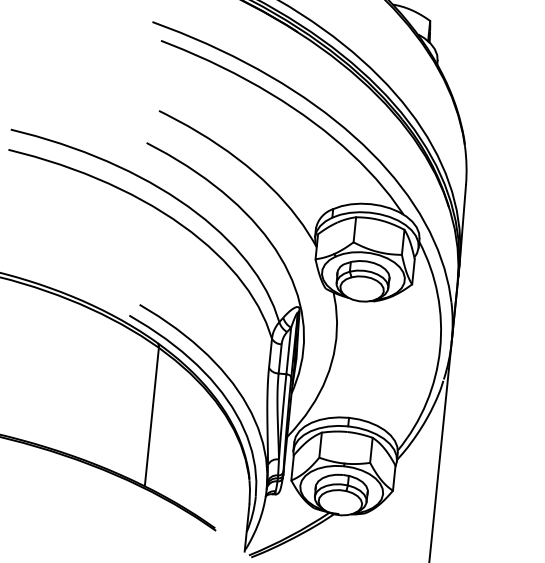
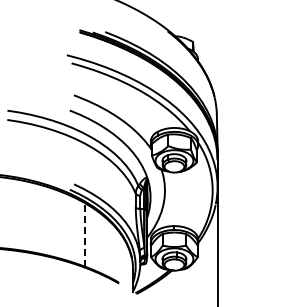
line: (151, 416) -> (84, 234), solid -> dashed

